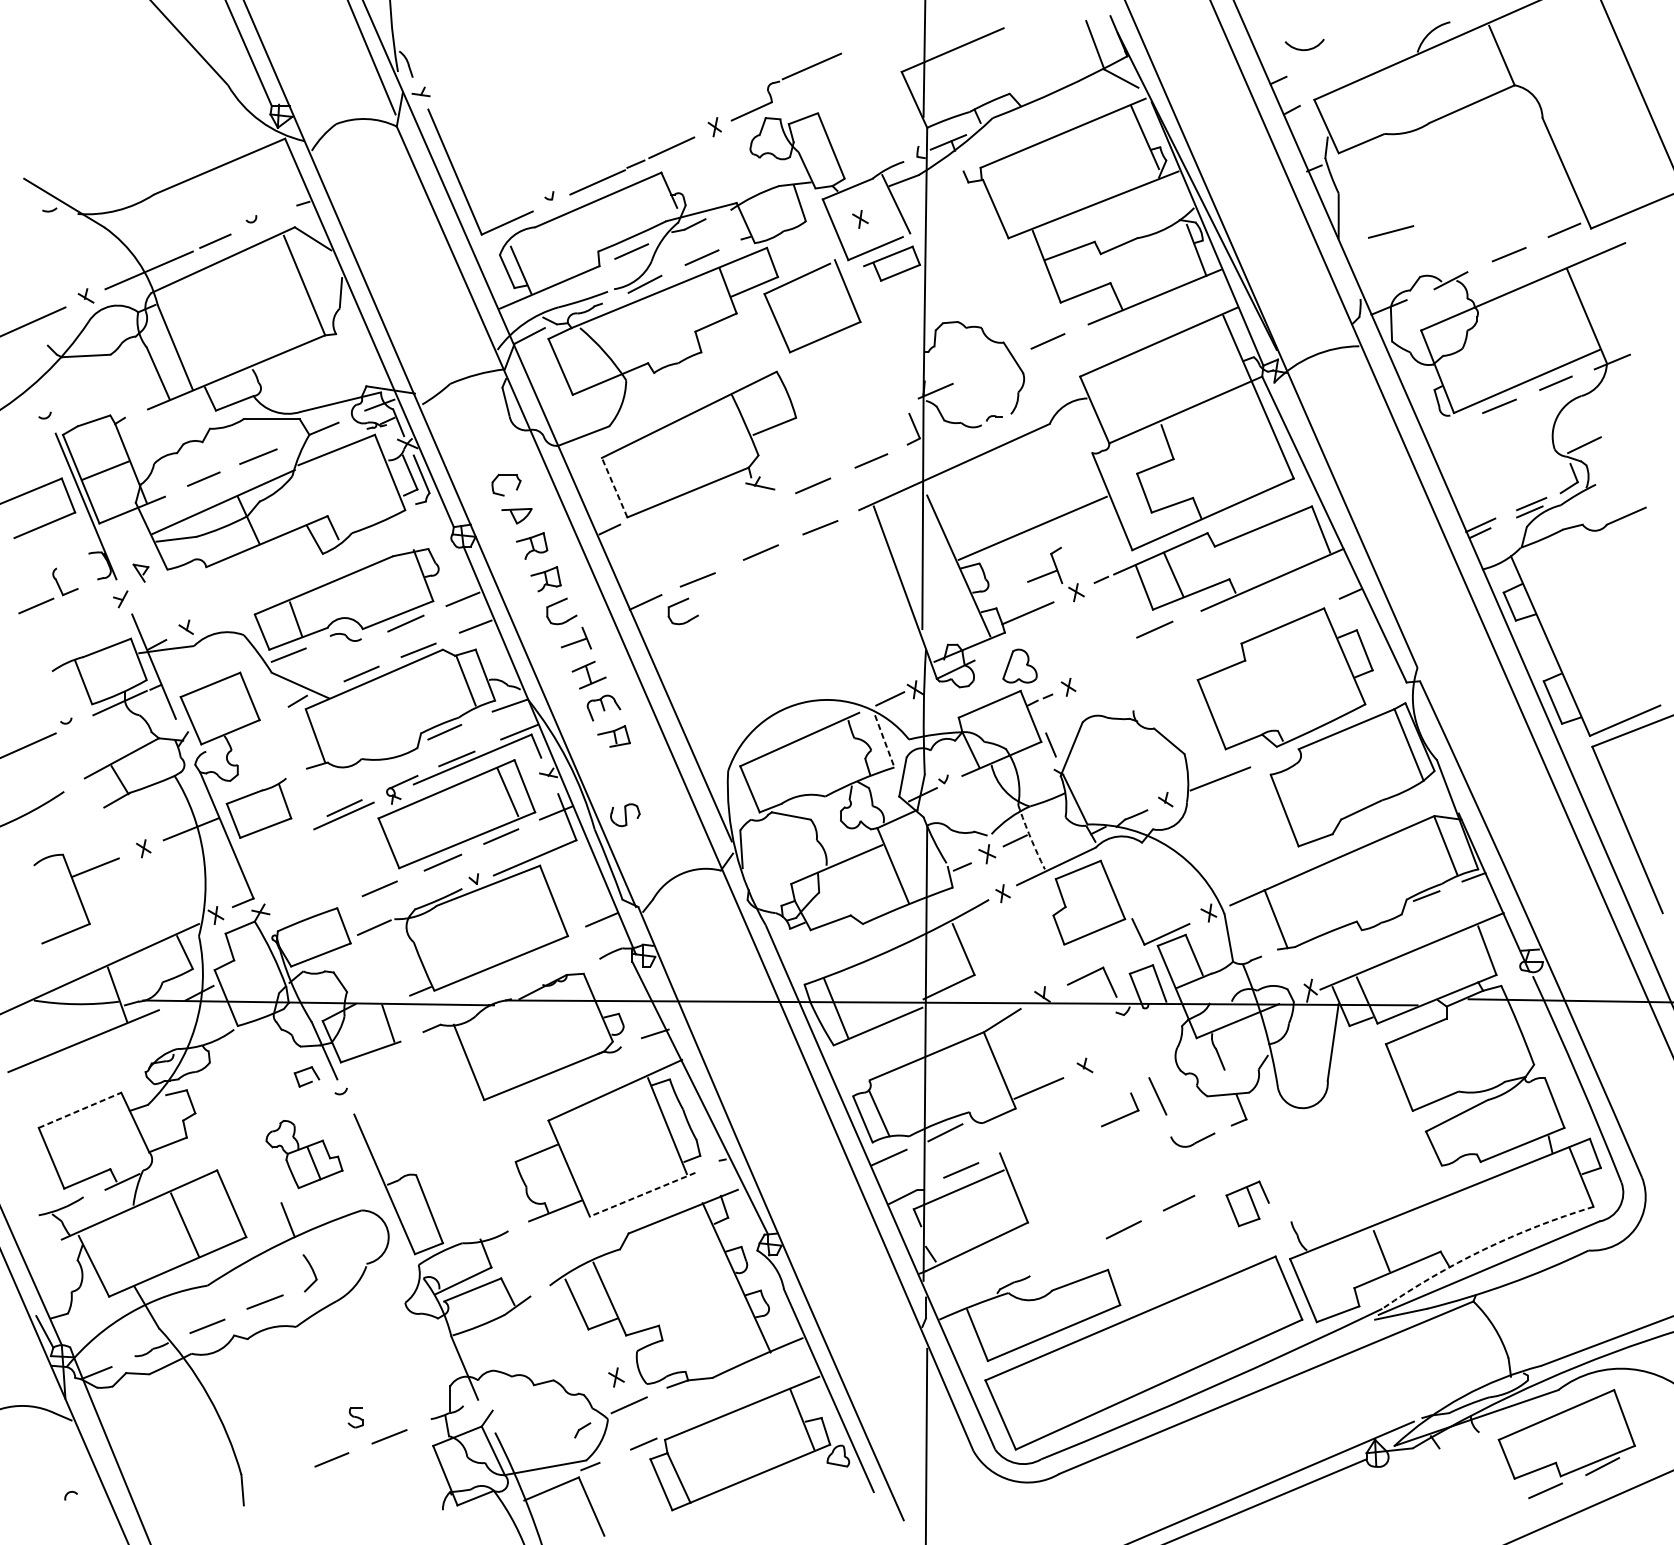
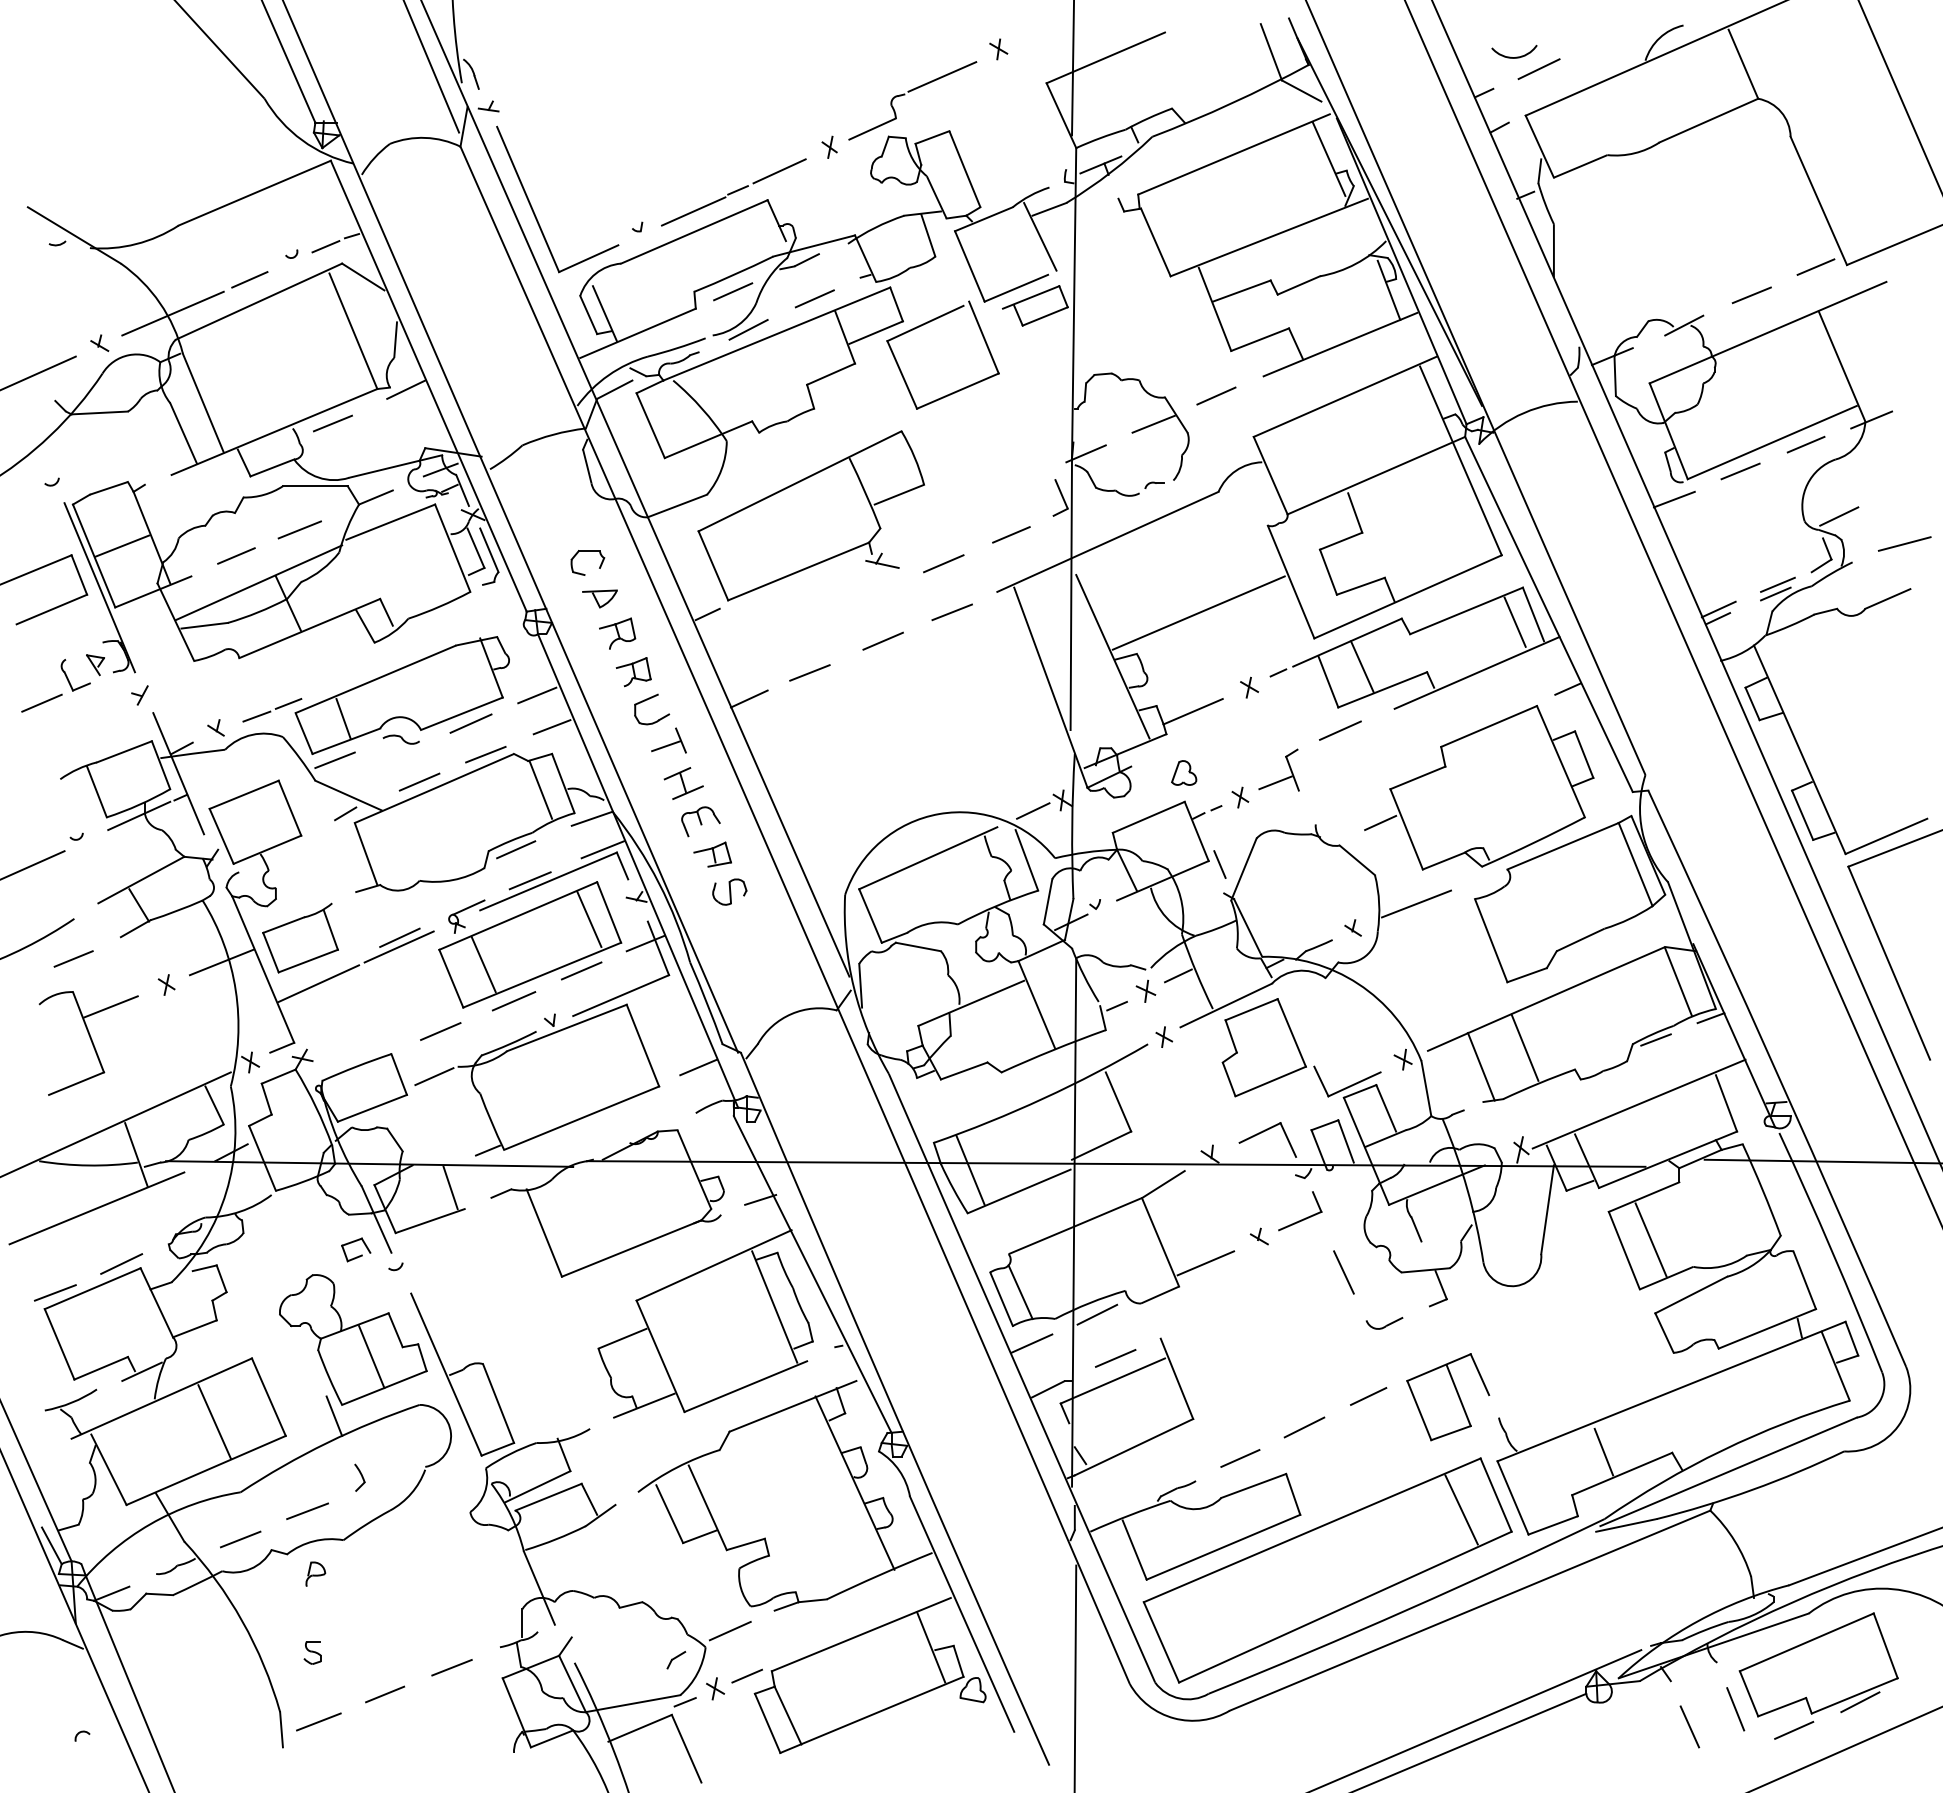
line: (1325, 60) -> (1538, 69), added
line: (280, 212) -> (325, 246), added
part: (860, 219) -> (998, 49), moved
line: (1390, 231) -> (1904, 543), moved
line: (350, 335) -> (406, 389), added
line: (286, 365) -> (332, 423), added
line: (993, 365) -> (1153, 423), added
line: (1441, 430) -> (1673, 499), added
line: (614, 487) -> (713, 565), dashed -> solid
line: (1304, 535) -> (1514, 621), added
part: (1048, 572) -> (1283, 778), moved
part: (140, 573) -> (95, 665), moved
part: (679, 603) -> (788, 700), removed
line: (234, 613) -> (271, 711), added
part: (1020, 665) -> (1184, 772), size x0.62
line: (1189, 708) -> (1380, 822), added
line: (885, 741) -> (1027, 860), dashed -> solid
part: (625, 814) -> (729, 891), moved
line: (63, 825) -> (73, 958), added
line: (416, 831) -> (483, 964), added
arc: (1030, 837) -> (1196, 972), dashed -> solid
line: (274, 847) -> (318, 983), added
line: (1313, 902) -> (1524, 1047), added
line: (1421, 1067) -> (1650, 1239), added
line: (104, 1088) -> (121, 1263), added
line: (80, 1110) -> (93, 1288), dashed -> solid
line: (47, 1113) -> (54, 1292), added
part: (1122, 1116) -> (1303, 1218), moved
part: (1192, 1140) -> (1384, 1323), size x0.71
part: (304, 1154) -> (353, 1339), size x1.67
line: (642, 1194) -> (745, 1386), dashed -> solid
part: (1247, 1204) -> (1448, 1397), size x1.67
arc: (1483, 1249) -> (1722, 1450), dashed -> solid
line: (1068, 1256) -> (1240, 1458), added
part: (309, 1272) -> (359, 1477), size x0.62
line: (1259, 1300) -> (1461, 1509), added
part: (271, 1355) -> (315, 1573), added
part: (616, 1377) -> (715, 1688), moved
part: (355, 1417) -> (312, 1652), moved
line: (1495, 1472) -> (1735, 1709), added
line: (274, 1483) -> (318, 1721), added
line: (1455, 1487) -> (1689, 1726), added

